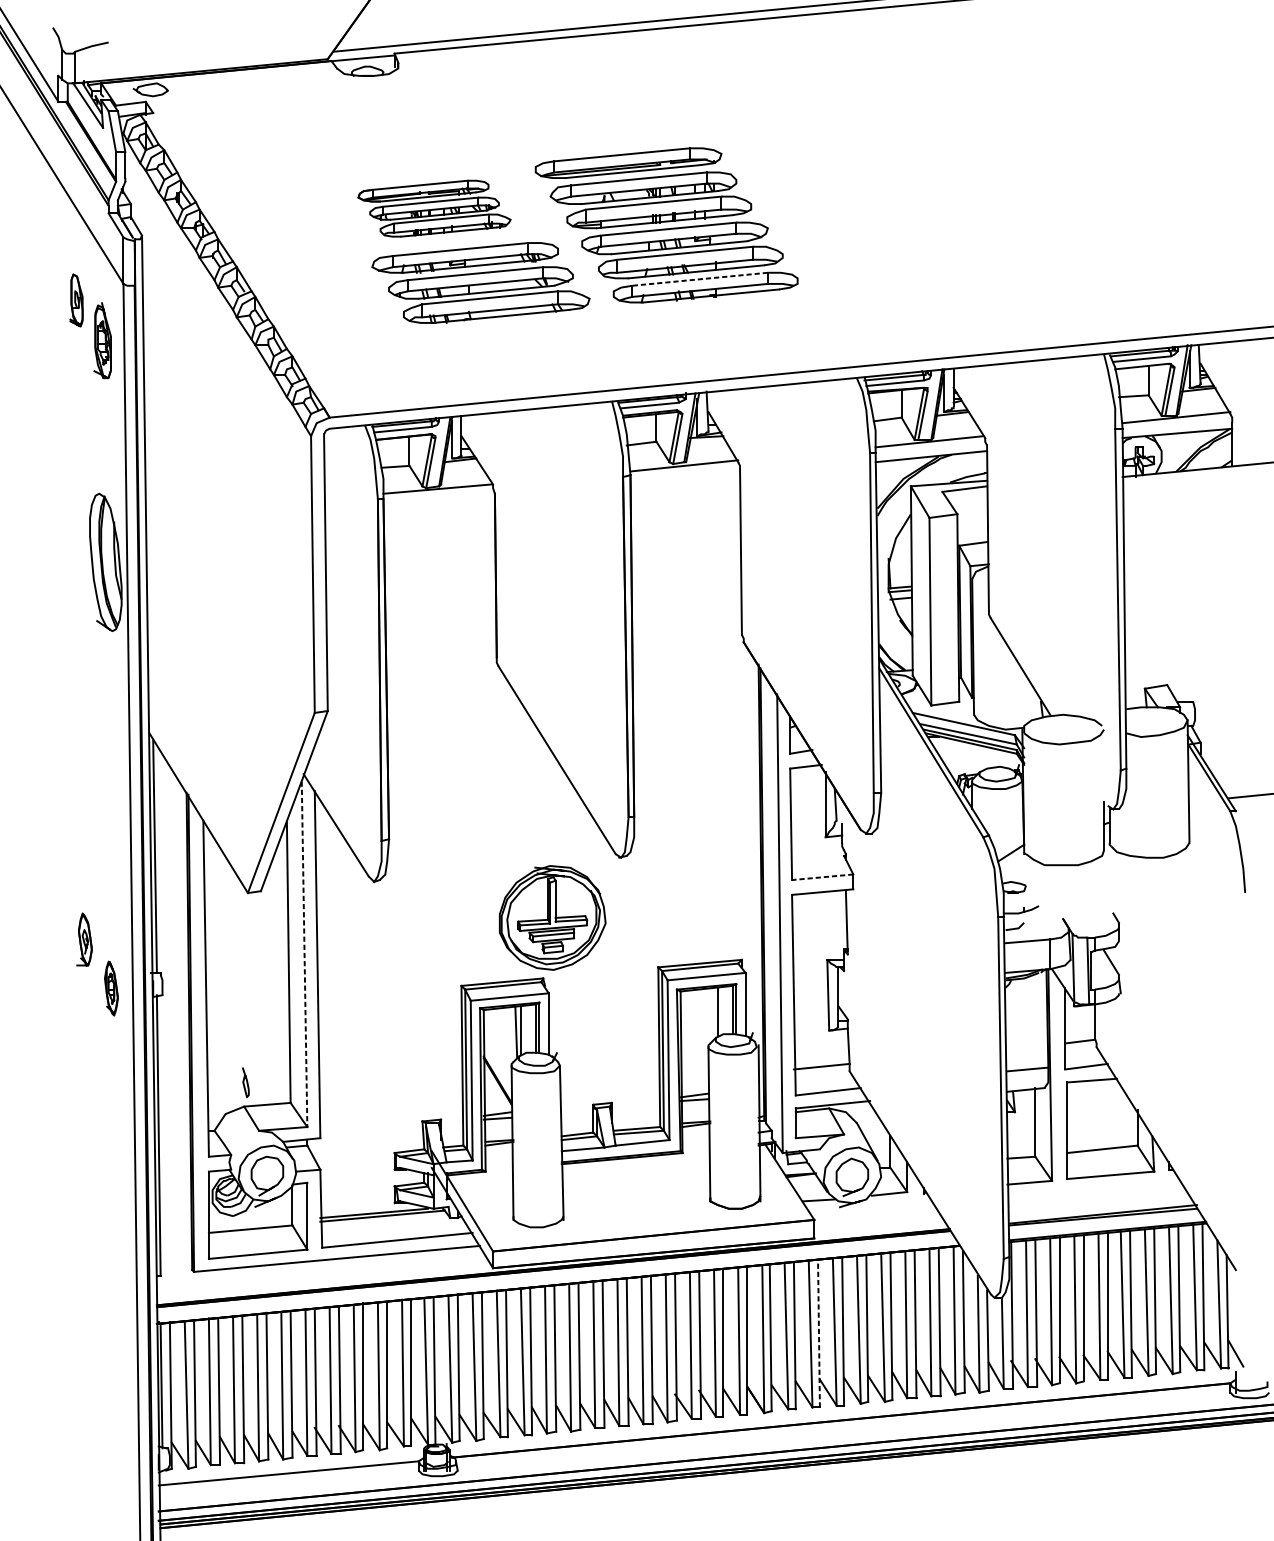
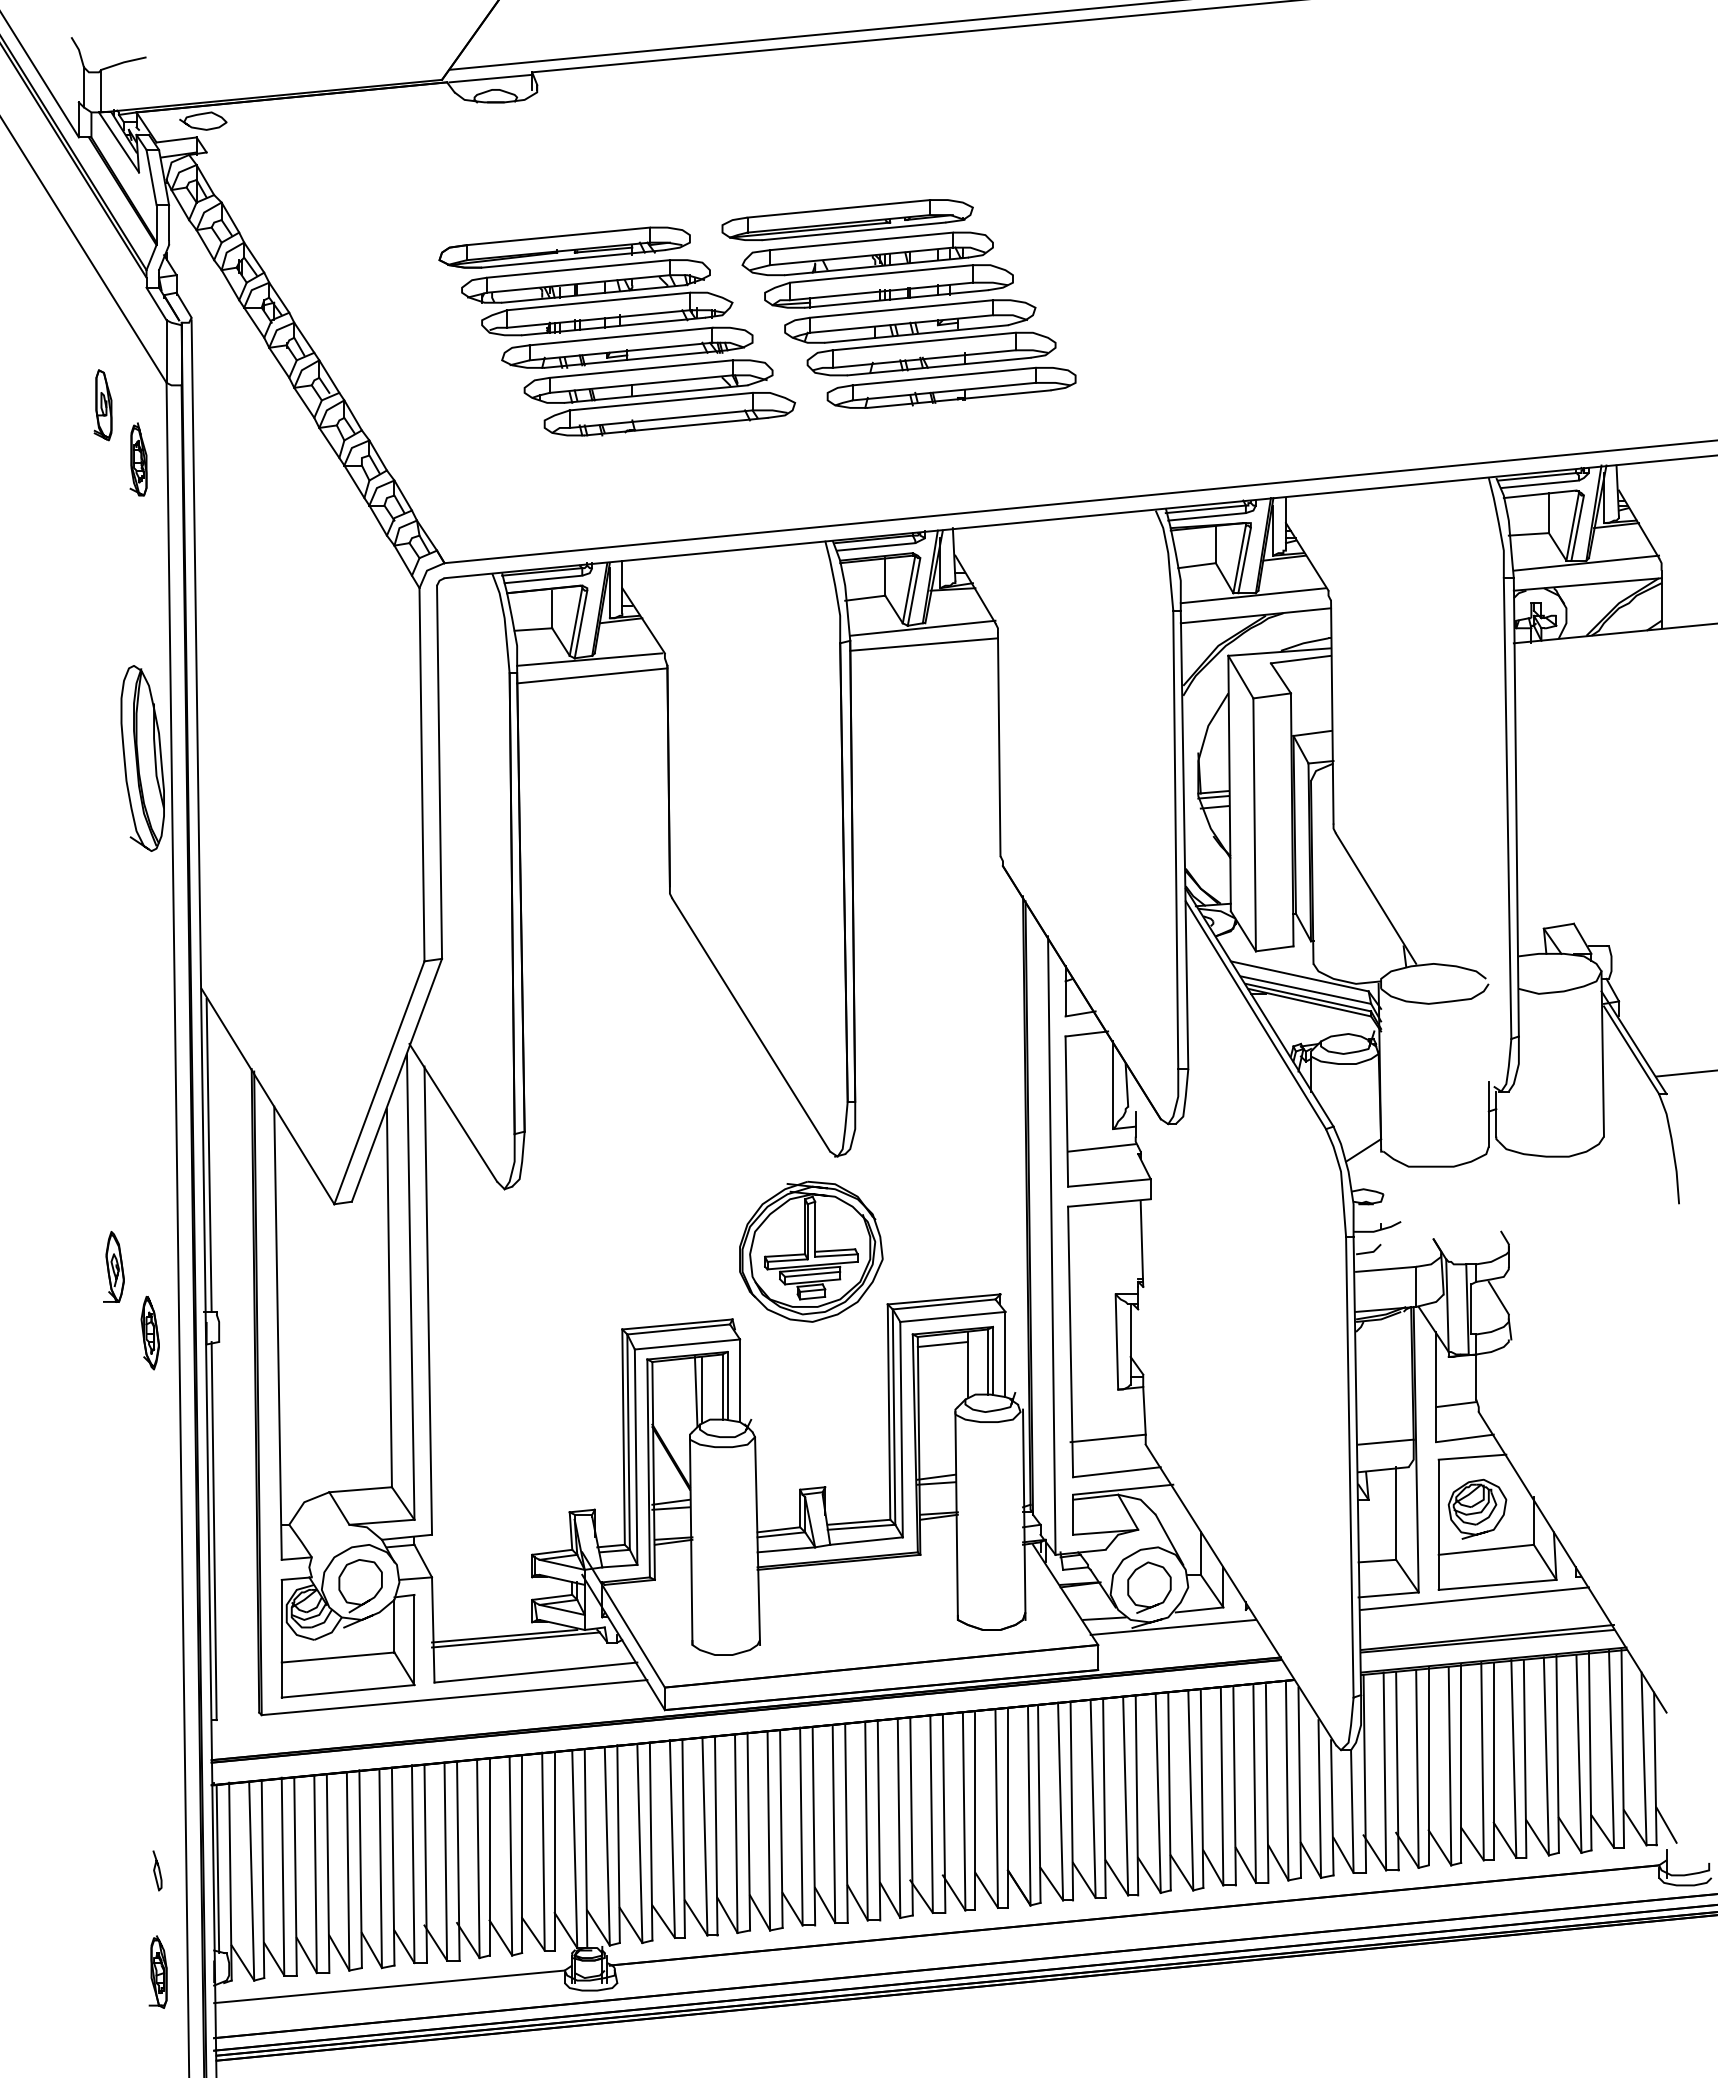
part: (434, 208) -> (585, 281), size x1.43
line: (700, 279) -> (944, 376), dashed -> solid
part: (102, 340) -> (138, 459), size x0.71
line: (684, 477) -> (923, 644), added
line: (439, 500) -> (592, 675), added
line: (816, 850) -> (1101, 1147), added
line: (822, 877) -> (1108, 1183), dashed -> solid
part: (552, 917) -> (811, 1251), moved
line: (304, 954) -> (410, 1286), dashed -> solid
line: (698, 997) -> (942, 1344), added
part: (245, 1082) -> (157, 1870), moved
part: (1095, 1118) -> (1477, 1508), added
line: (1093, 1185) -> (1474, 1598), added
line: (869, 1206) -> (1172, 1626), added
line: (819, 1334) -> (1104, 1799), dashed -> solid
part: (116, 1462) -> (157, 1971), added

